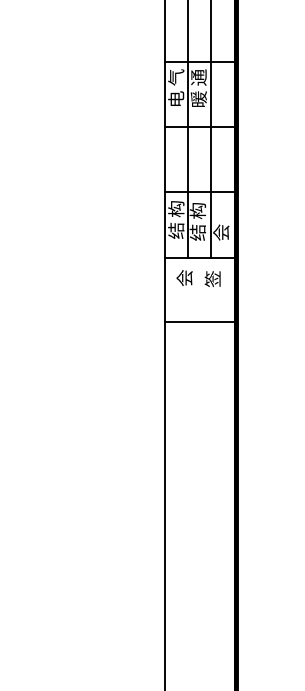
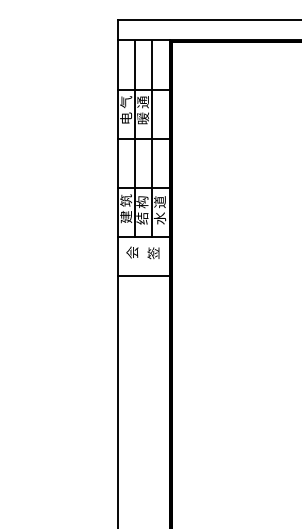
text: (176, 219) -> (126, 208), 结 构 -> 建 筑
text: (222, 221) -> (160, 210), 会 -> 水 道
line: (200, 322) -> (144, 275), moved

